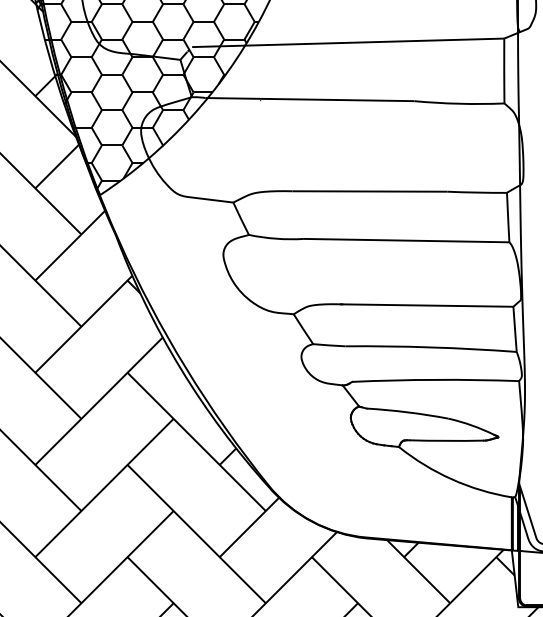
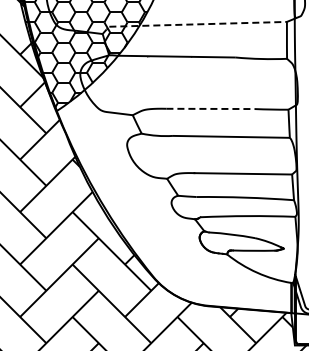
line: (348, 43) -> (198, 24), solid -> dashed
line: (371, 190) -> (211, 108), solid -> dashed

